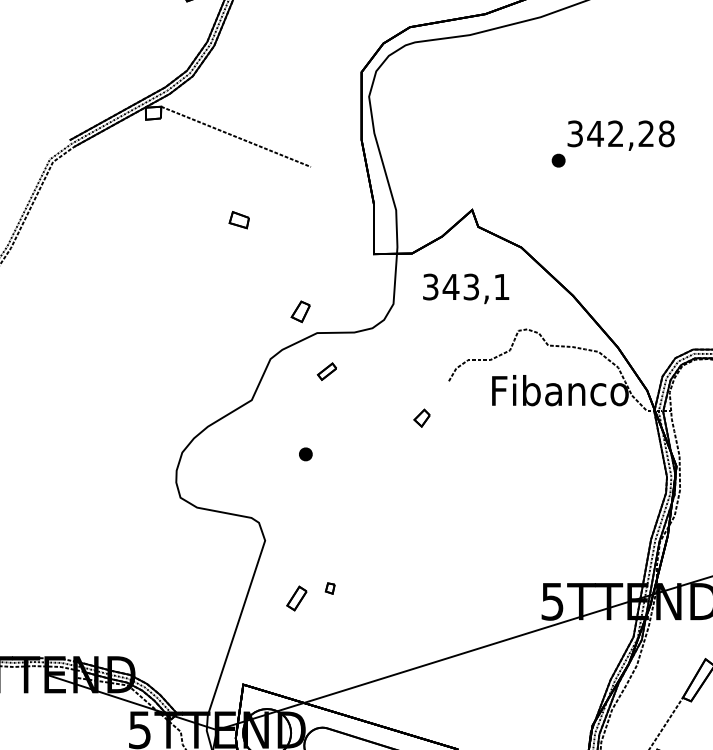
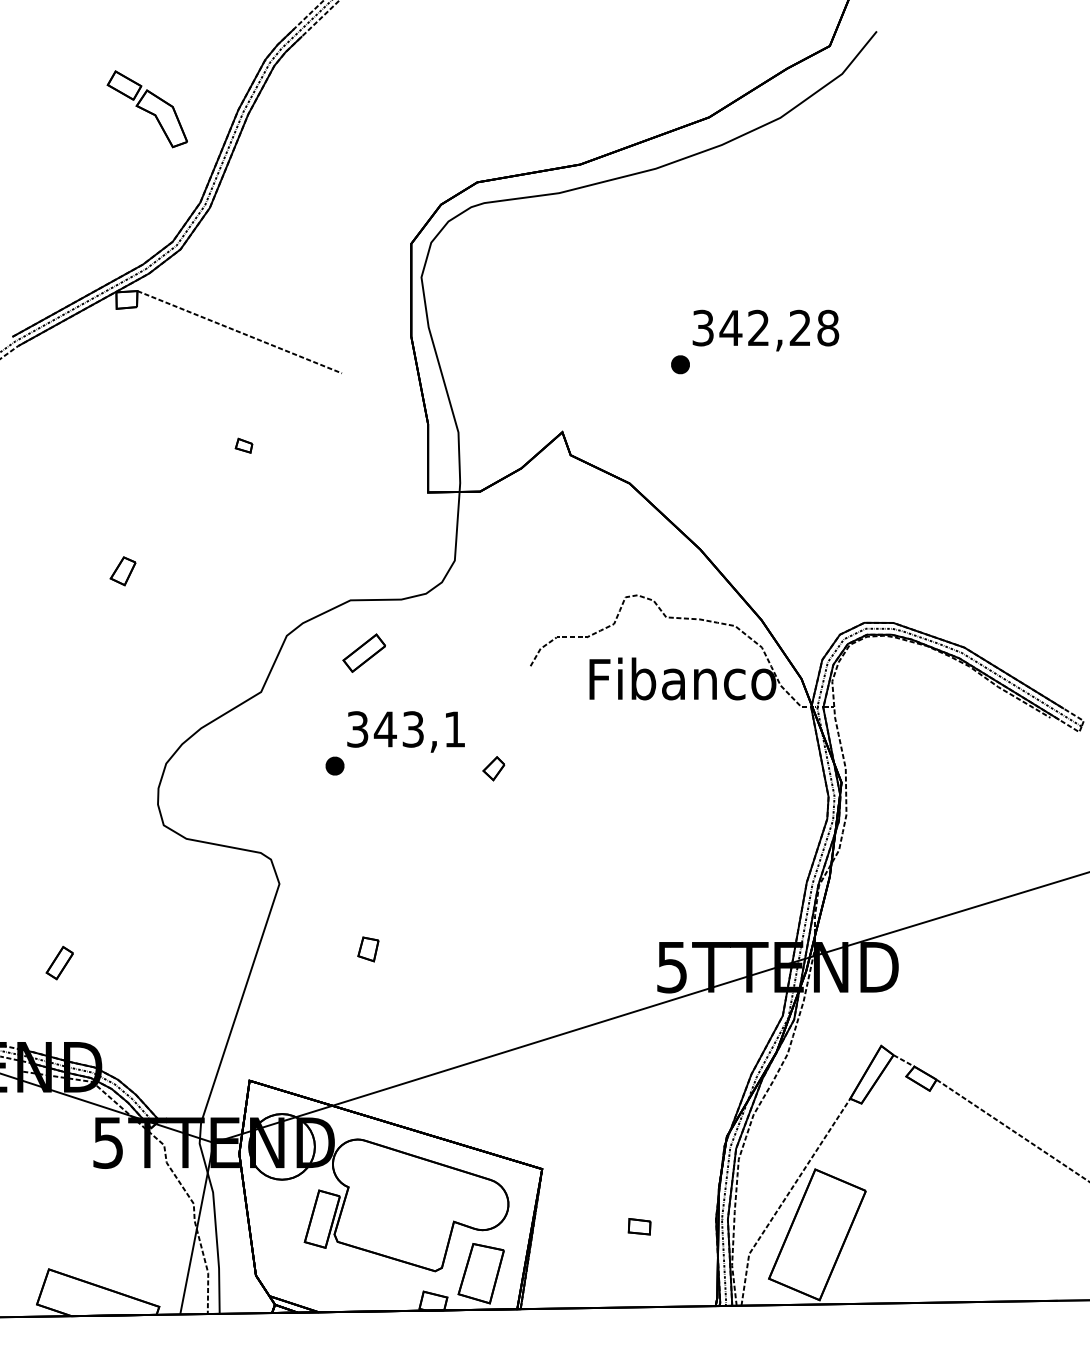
part: (238, 219) -> (243, 445), size x0.62
text: (465, 288) -> (405, 731), moved
part: (300, 311) -> (122, 571), moved
part: (326, 371) -> (363, 652), size x1.67
part: (421, 418) -> (493, 768), moved
part: (330, 588) -> (368, 949), size x1.67
part: (296, 598) -> (59, 962), moved

